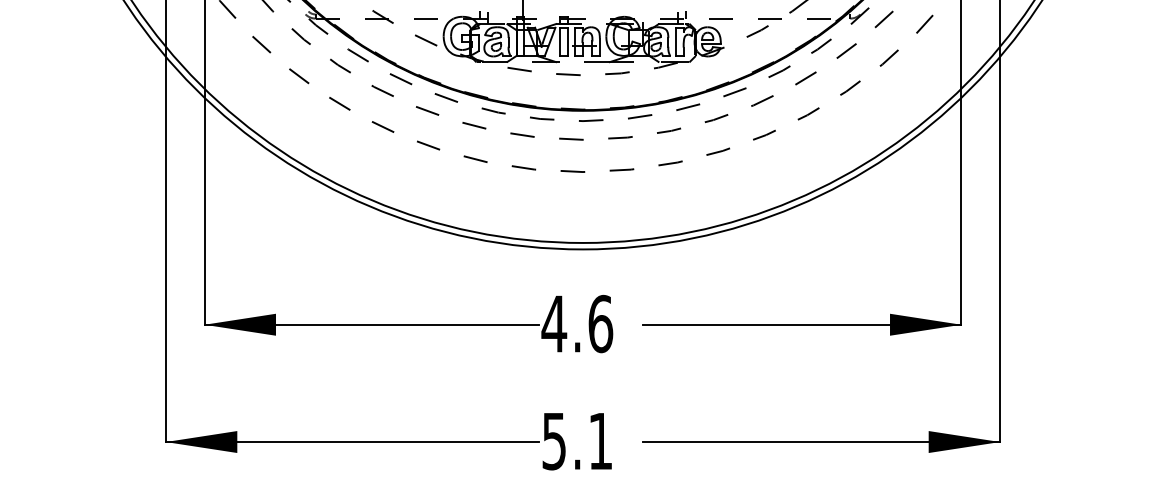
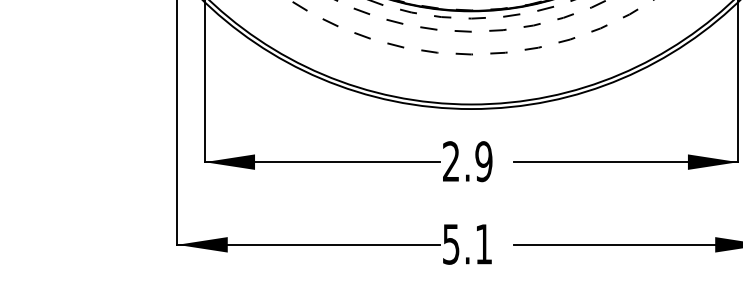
text: (577, 323) -> (467, 161), 4.6 -> 2.9

